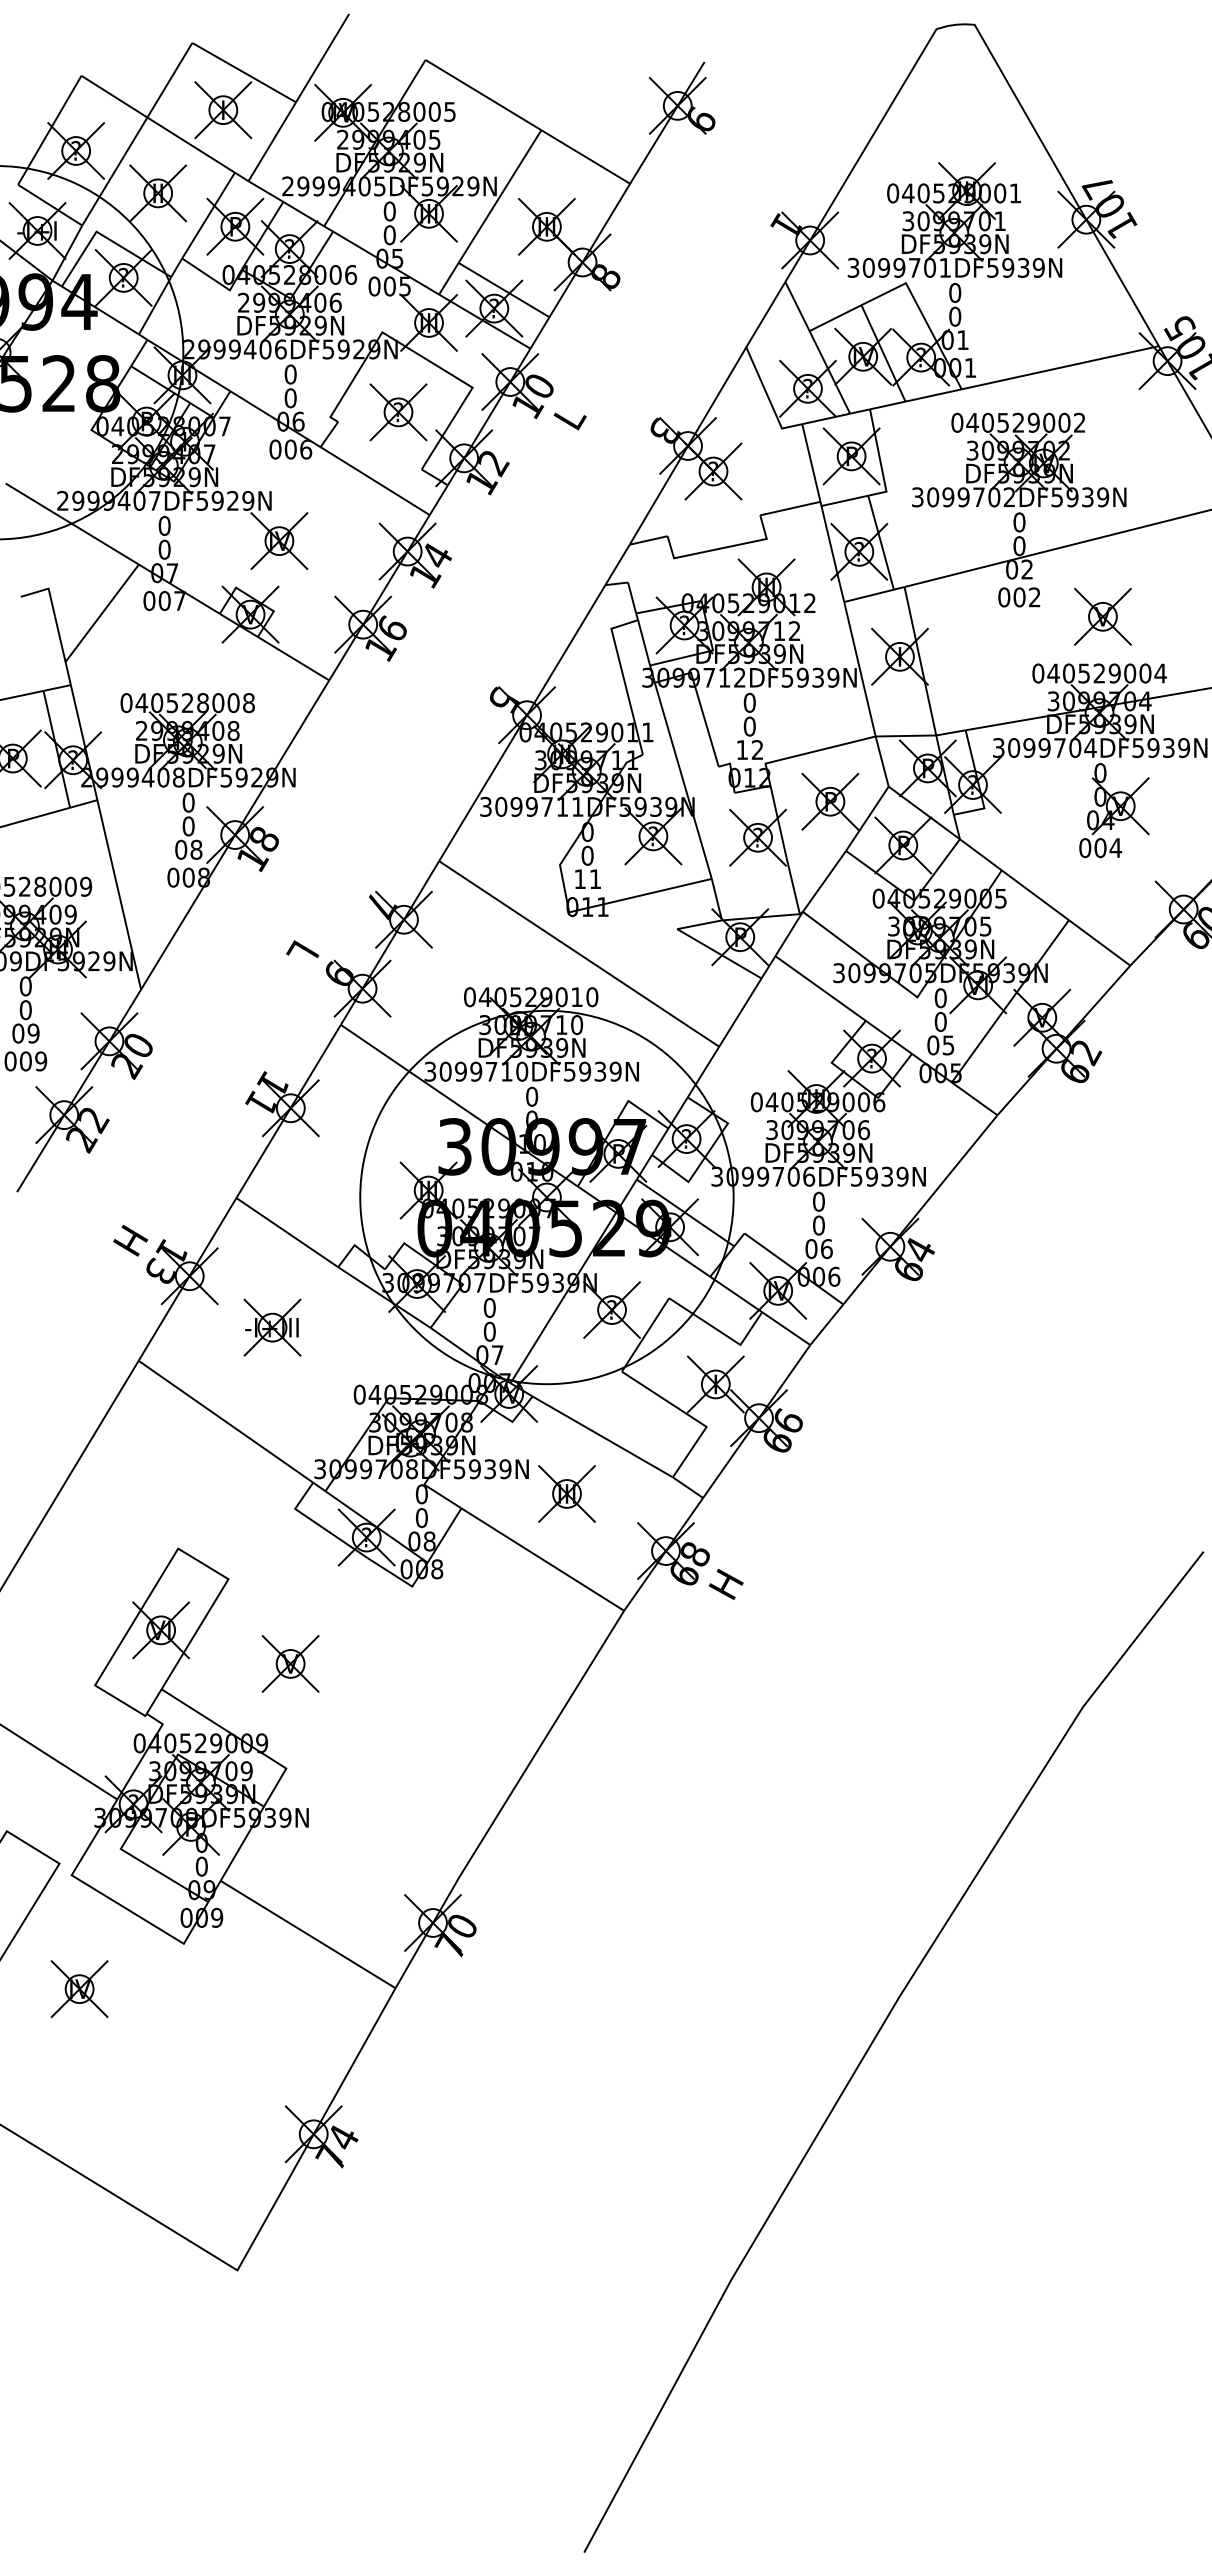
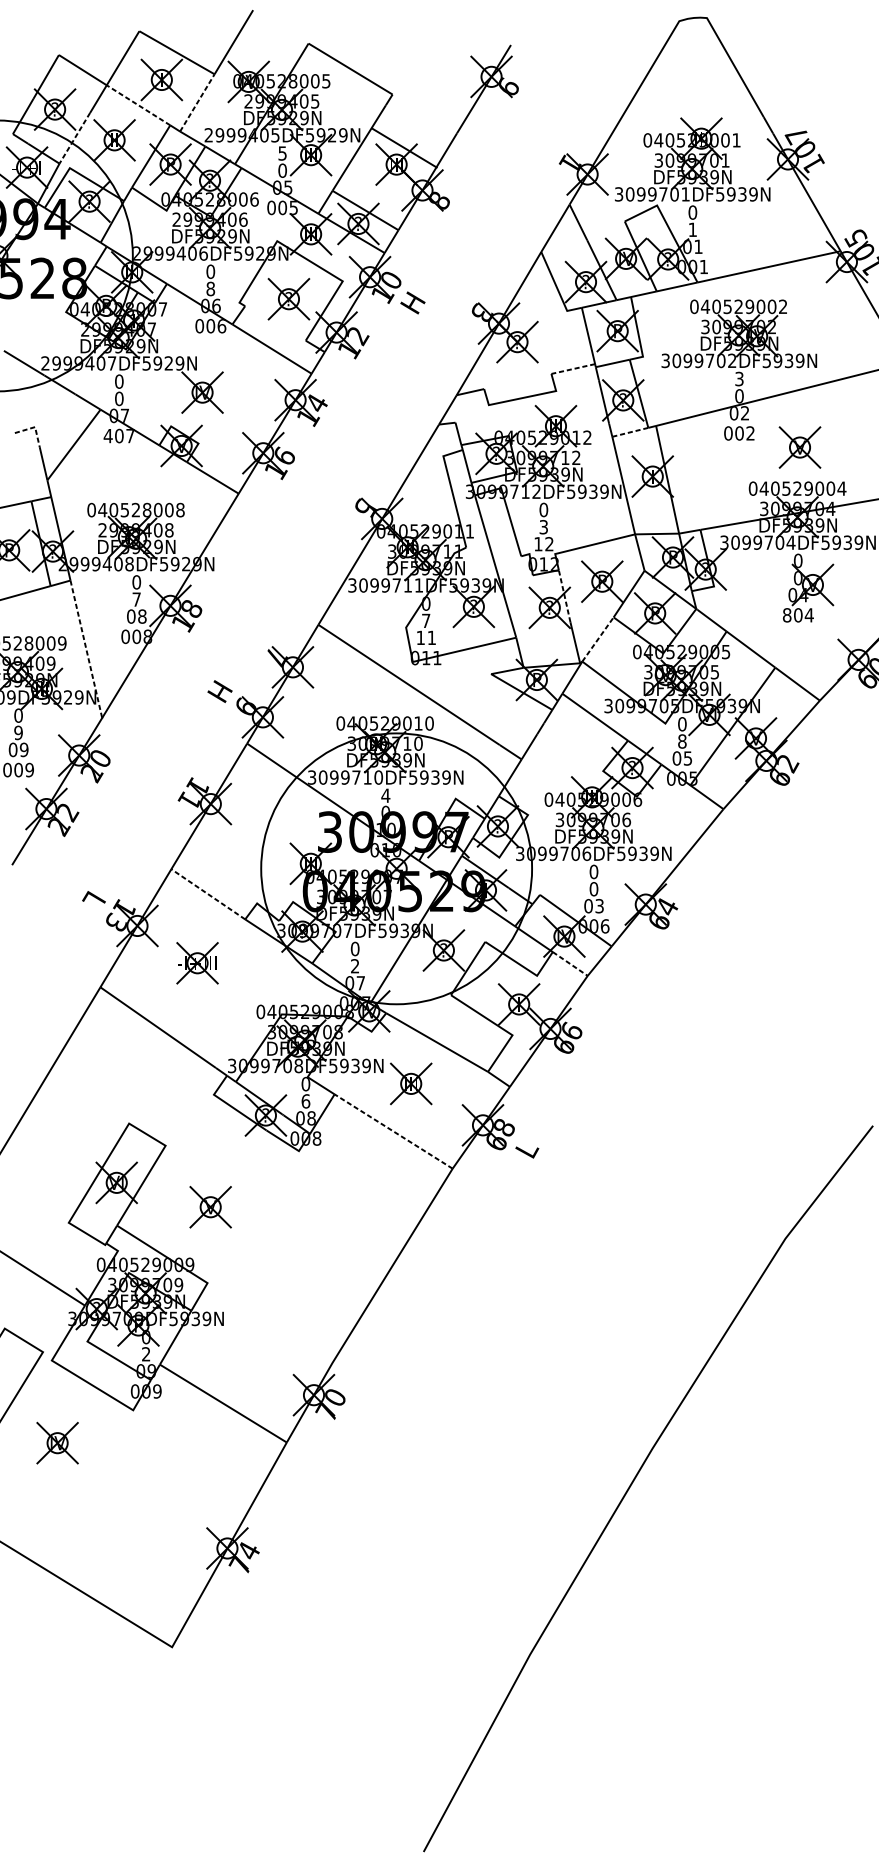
line: (272, 141) -> (197, 102), solid -> dashed
line: (191, 145) -> (138, 105), solid -> dashed
line: (585, 156) -> (404, 147), moved
line: (103, 190) -> (74, 138), solid -> dashed
text: (389, 211) -> (282, 153), 0 -> 5
text: (955, 316) -> (693, 229), 0 -> 1
line: (835, 318) -> (606, 231), removed
text: (290, 398) -> (210, 289), 0 -> 8
text: (568, 417) -> (412, 302), L -> H
line: (790, 508) -> (573, 368), solid -> dashed
text: (1019, 522) -> (739, 379), 0 -> 3
line: (48, 588) -> (35, 427), solid -> dashed
line: (869, 595) -> (630, 432), solid -> dashed
text: (149, 601) -> (108, 436), 007 -> 407
text: (749, 726) -> (543, 527), 0 -> 3
line: (778, 821) -> (564, 596), solid -> dashed
text: (188, 826) -> (136, 599), 0 -> 7
text: (1085, 847) -> (787, 614), 004 -> 804
text: (587, 855) -> (426, 620), 0 -> 7
line: (824, 880) -> (598, 638), solid -> dashed
line: (119, 895) -> (86, 649), solid -> dashed
text: (303, 953) -> (220, 691), L -> H
text: (25, 1010) -> (18, 733), 0 -> 9
text: (940, 1021) -> (682, 741), 0 -> 8
text: (531, 1096) -> (385, 795), 0 -> 4
line: (287, 1232) -> (208, 894), solid -> dashed
text: (130, 1240) -> (94, 900), H -> L
text: (826, 1249) -> (599, 906), 06 -> 03
line: (786, 1328) -> (570, 963), solid -> dashed
text: (489, 1331) -> (354, 966), 0 -> 2
text: (421, 1517) -> (305, 1101), 0 -> 6
line: (542, 1559) -> (393, 1131), solid -> dashed
text: (725, 1583) -> (526, 1148), H -> L
text: (201, 1866) -> (146, 1354), 0 -> 2

